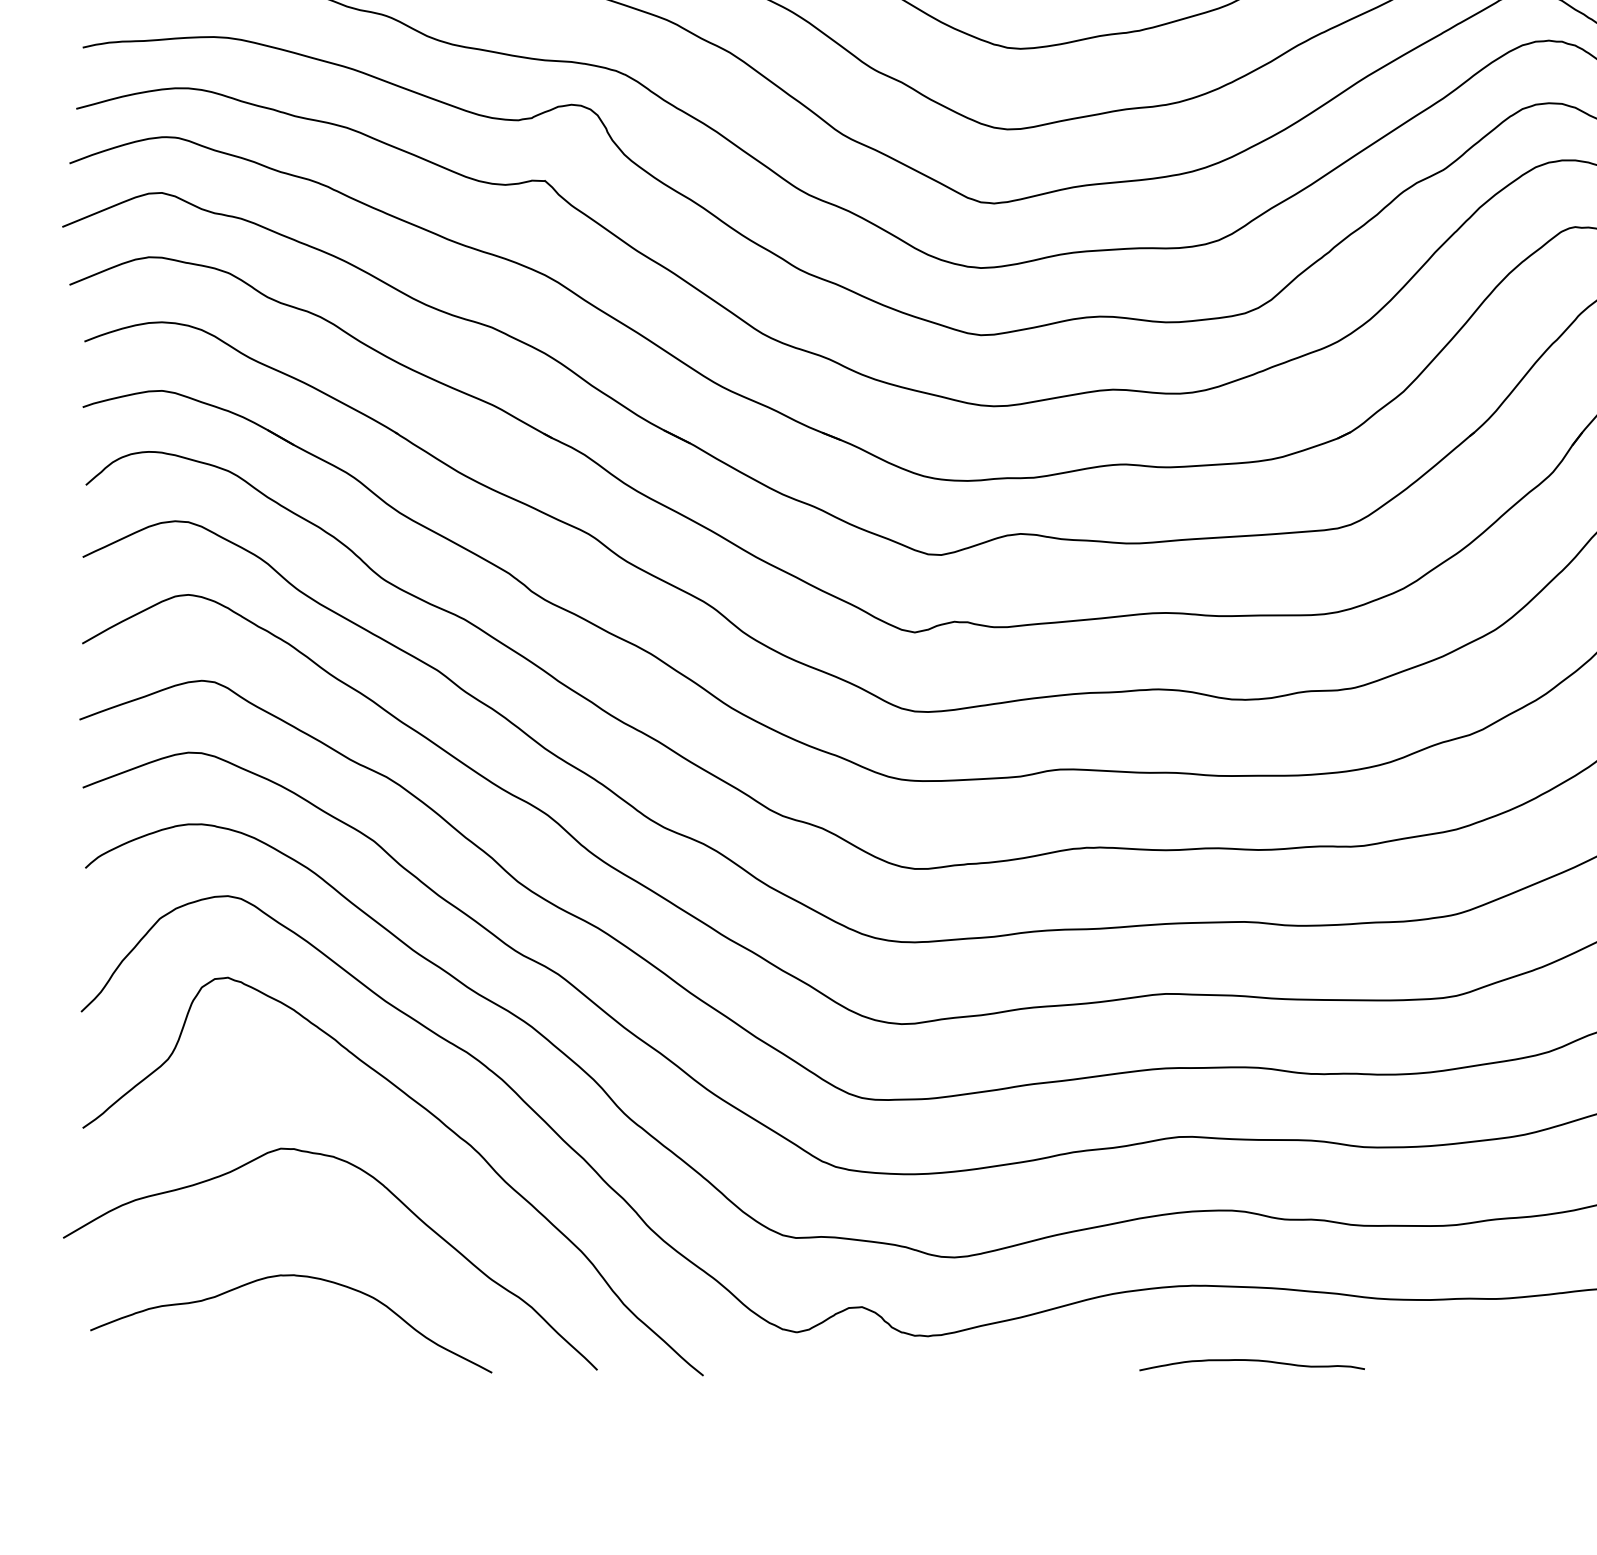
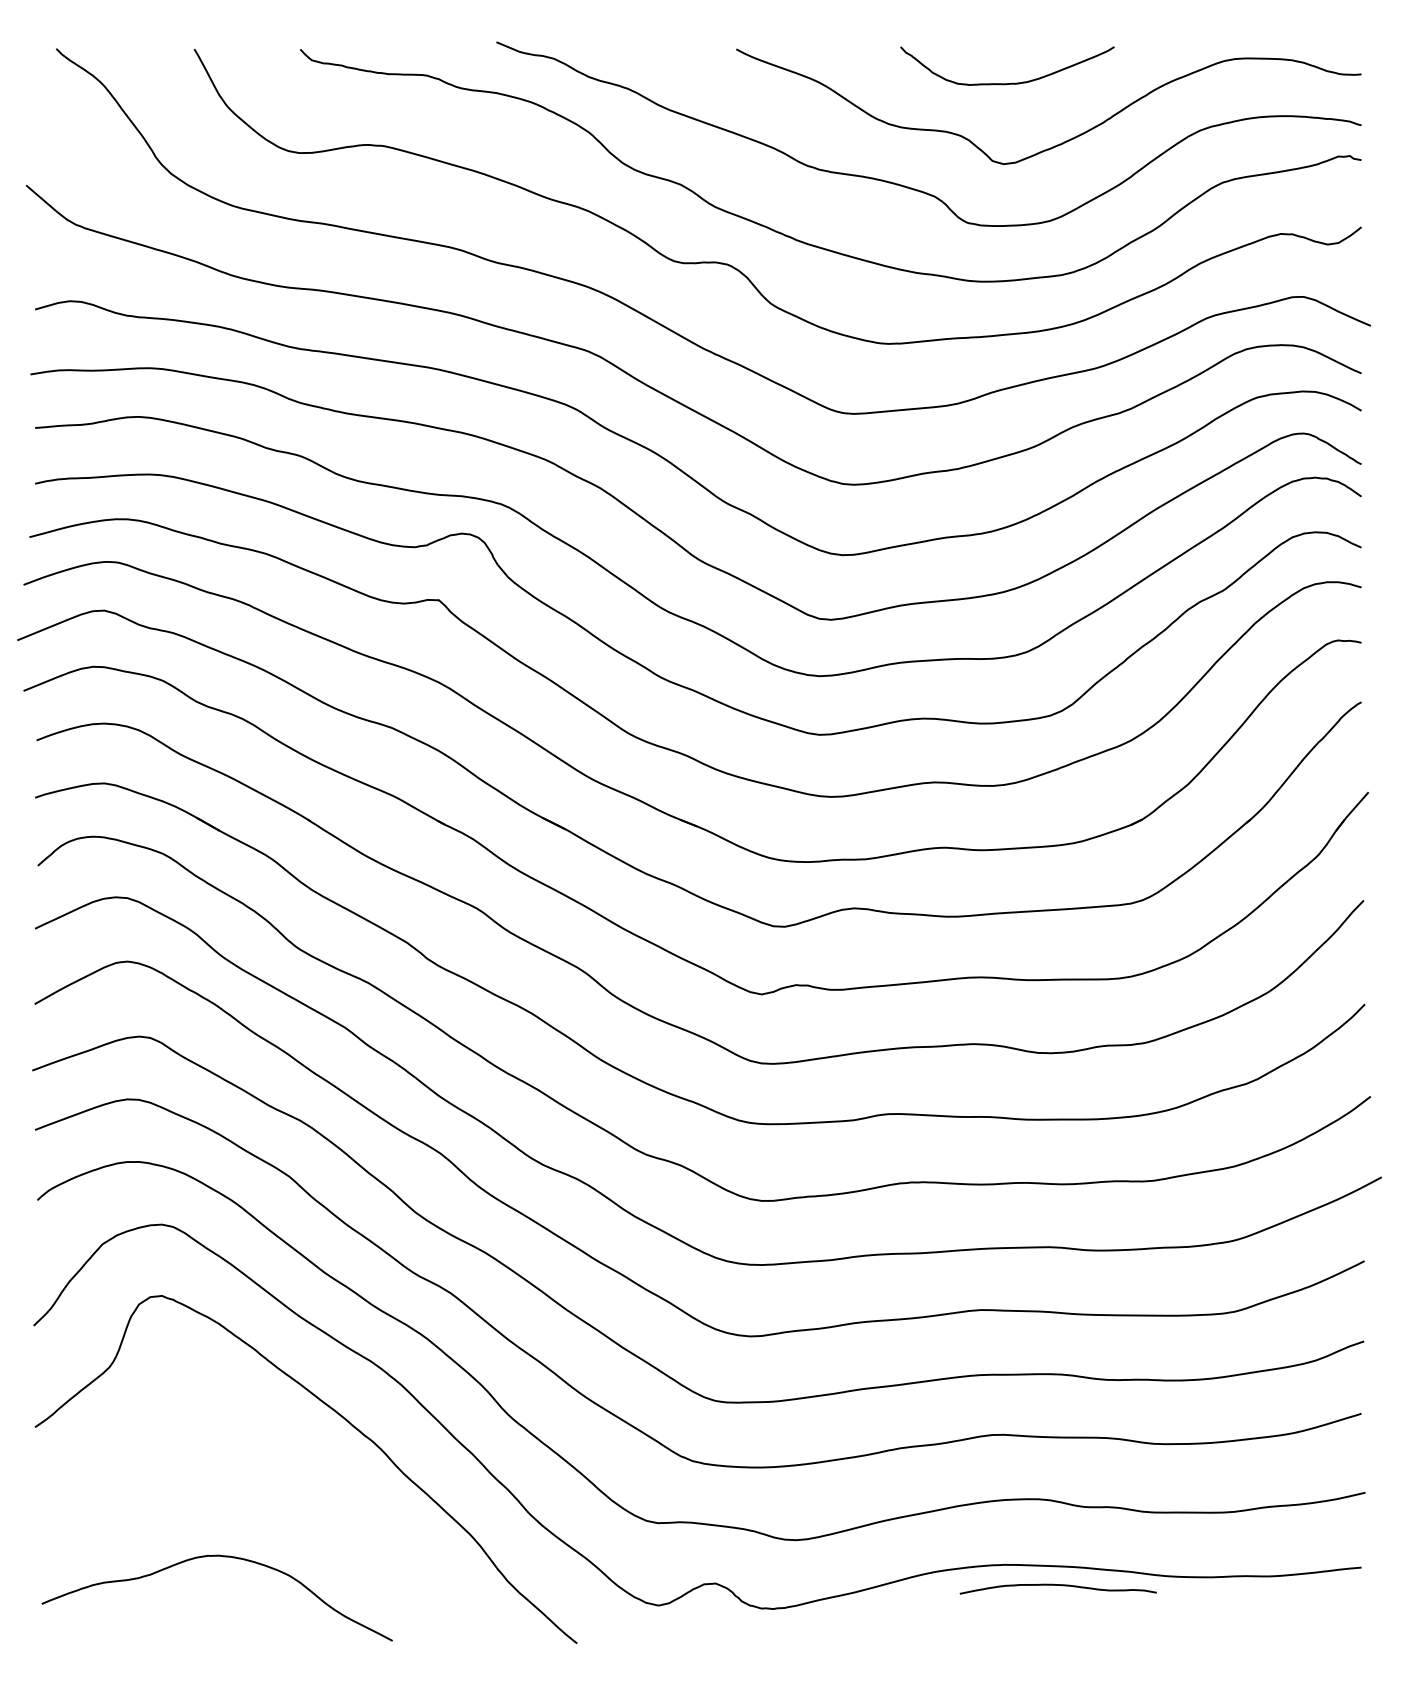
curve: (387, 1191) -> (301, 1482), removed
curve: (1251, 1360) -> (1057, 1585), moved

